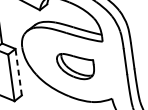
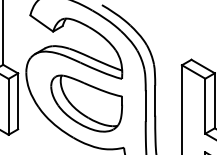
part: (75, 66) -> (86, 103), size x1.67
line: (19, 72) -> (18, 101), dashed -> solid

